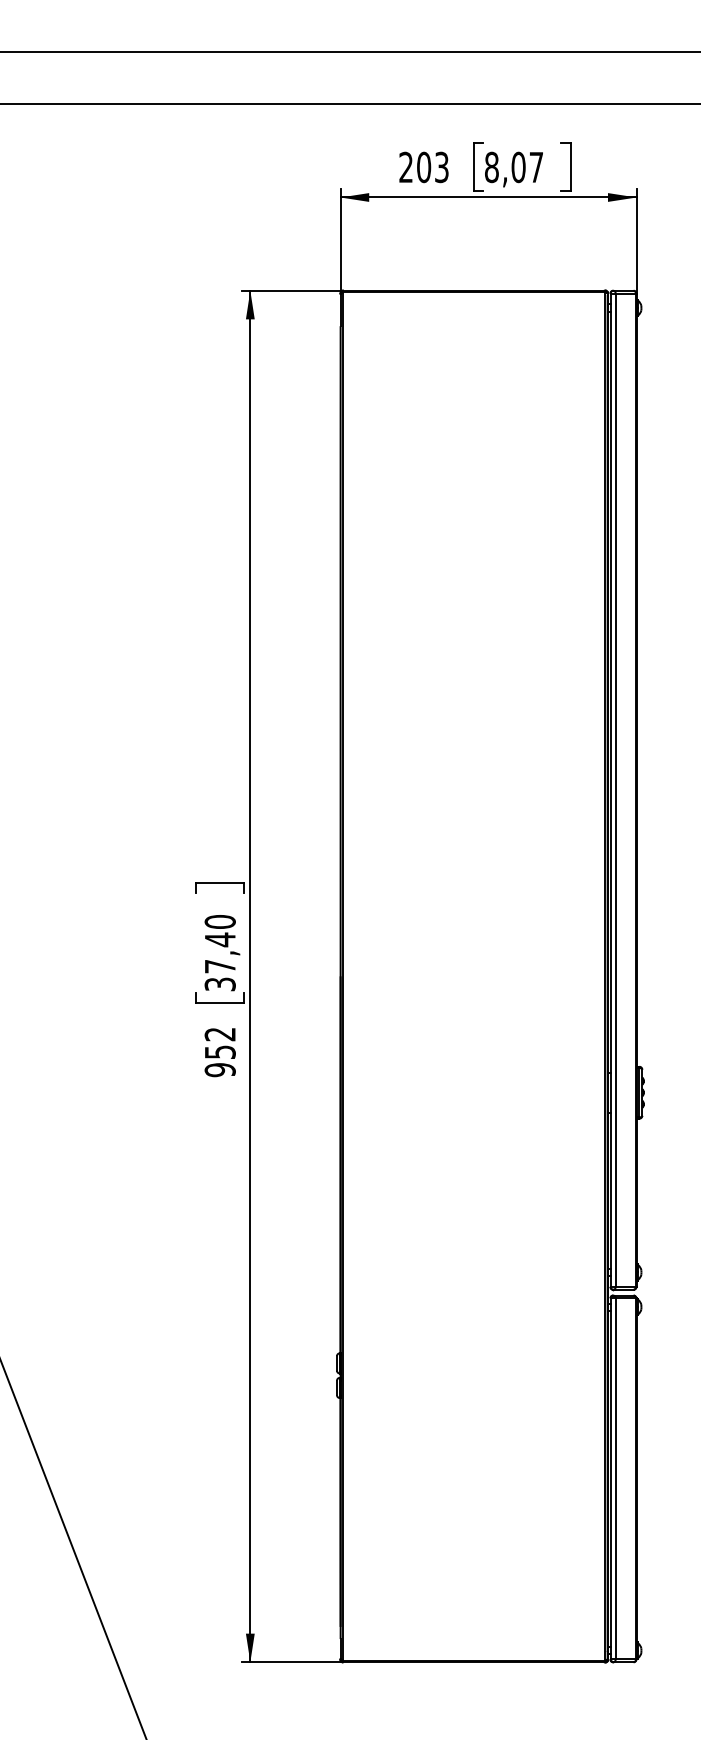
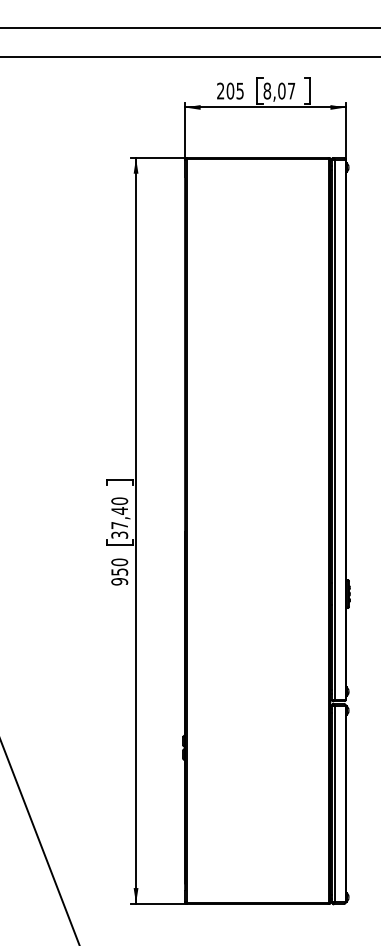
text: (440, 166) -> (239, 90), 203 -> 205
text: (219, 1034) -> (119, 562), 952 -> 950

